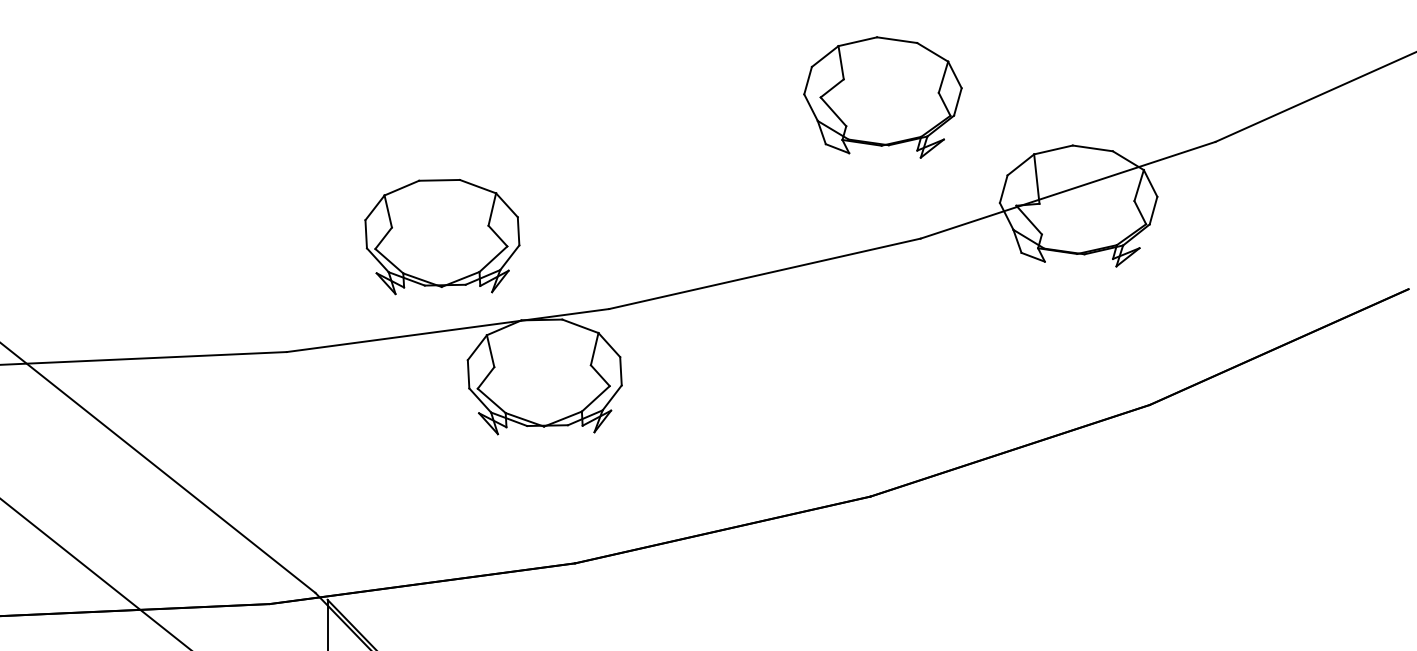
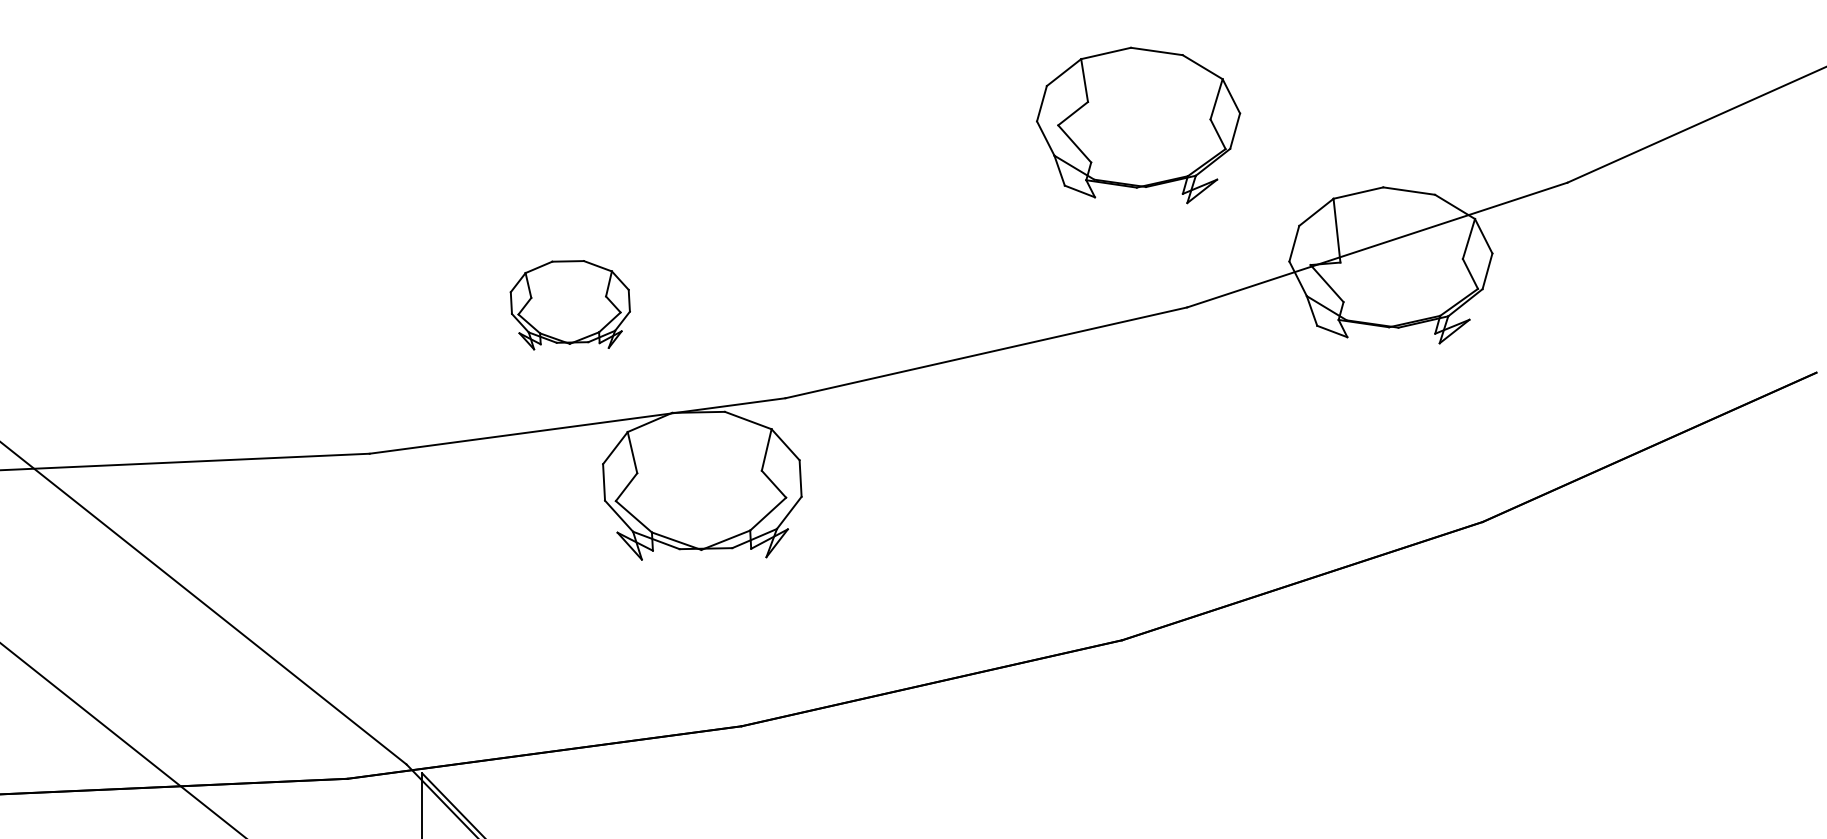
part: (442, 236) -> (570, 304), size x0.6

